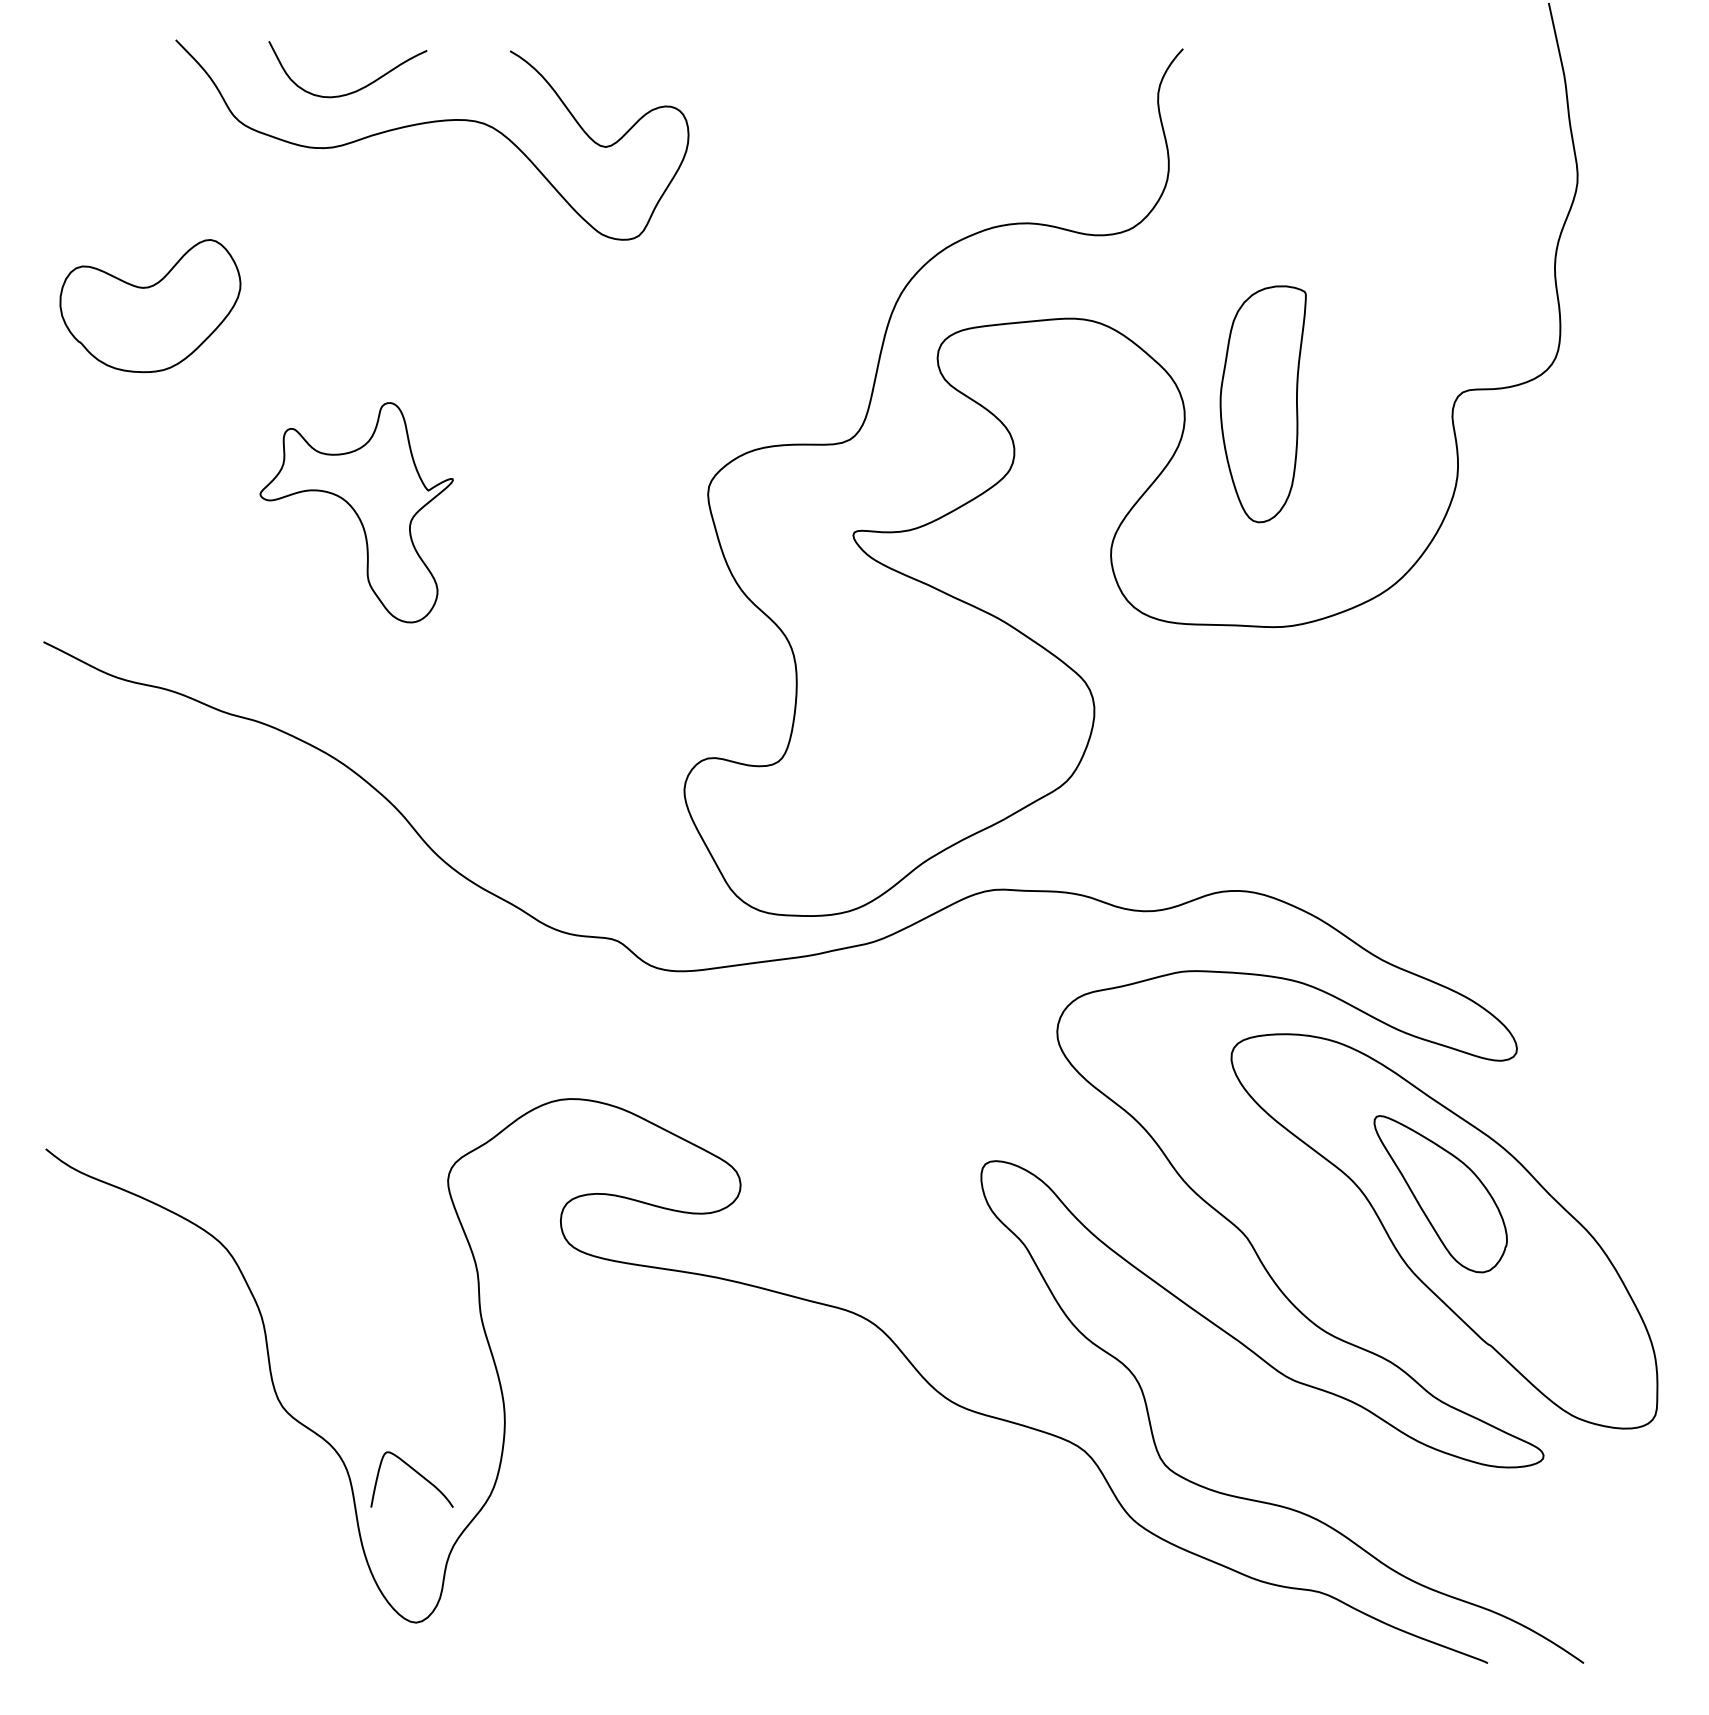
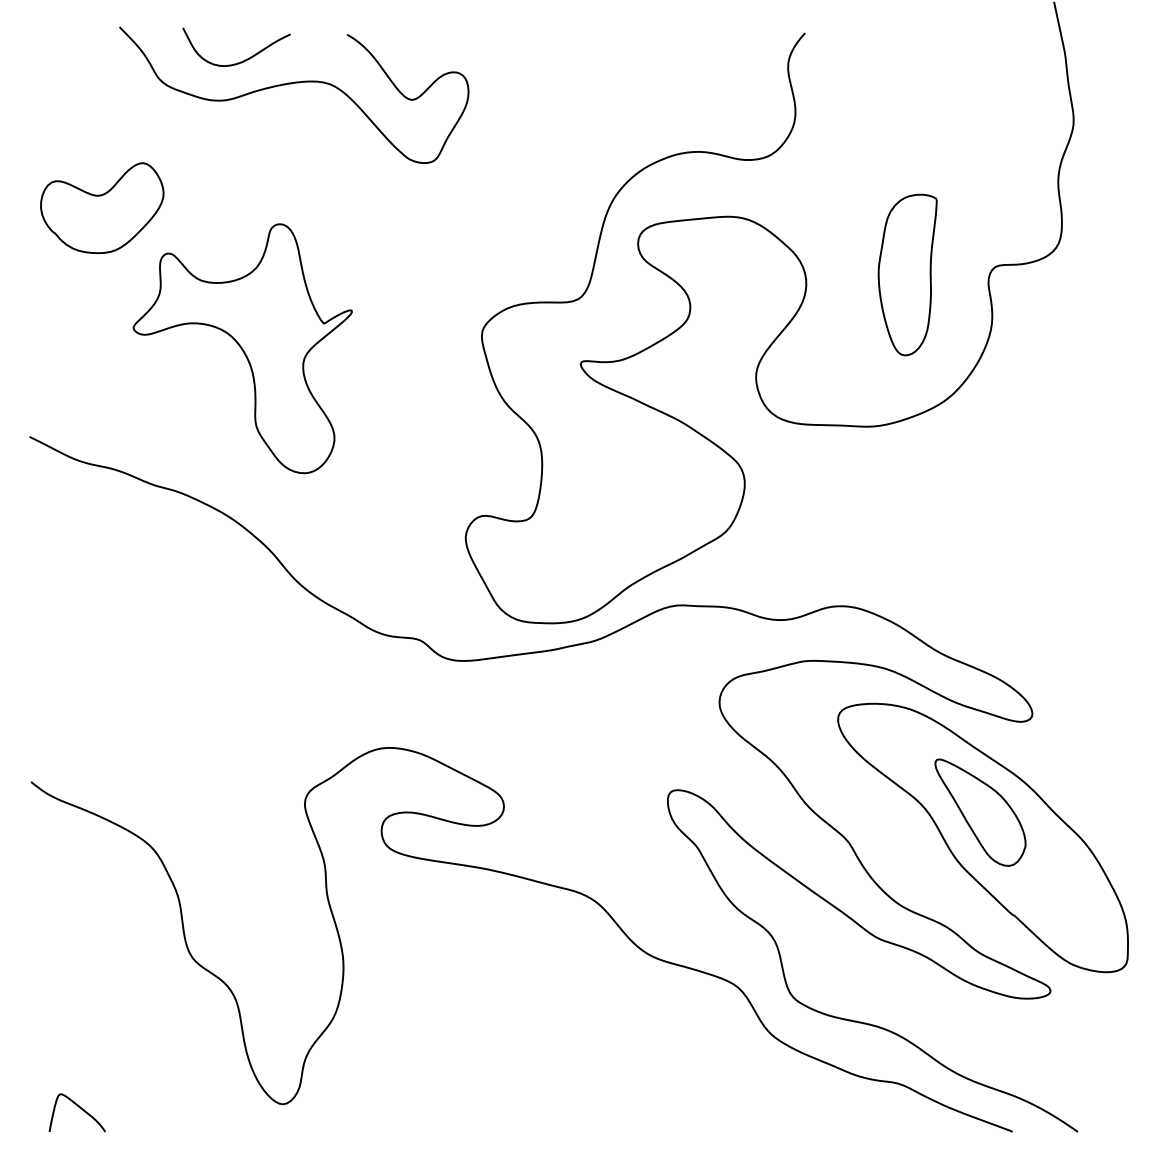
part: (1262, 403) -> (907, 274), moved
part: (356, 512) -> (242, 348), size x1.67
curve: (415, 1473) -> (79, 1108), moved

